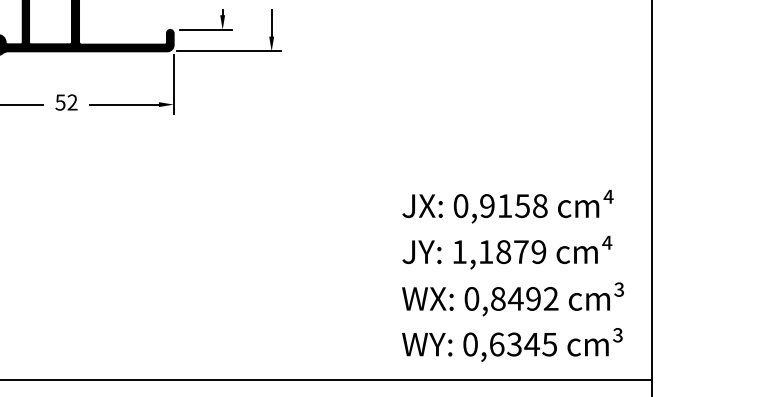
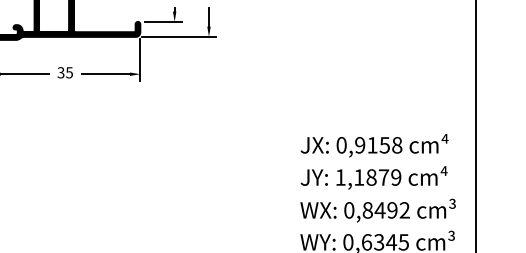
text: (66, 102) -> (65, 72), 52 -> 35

